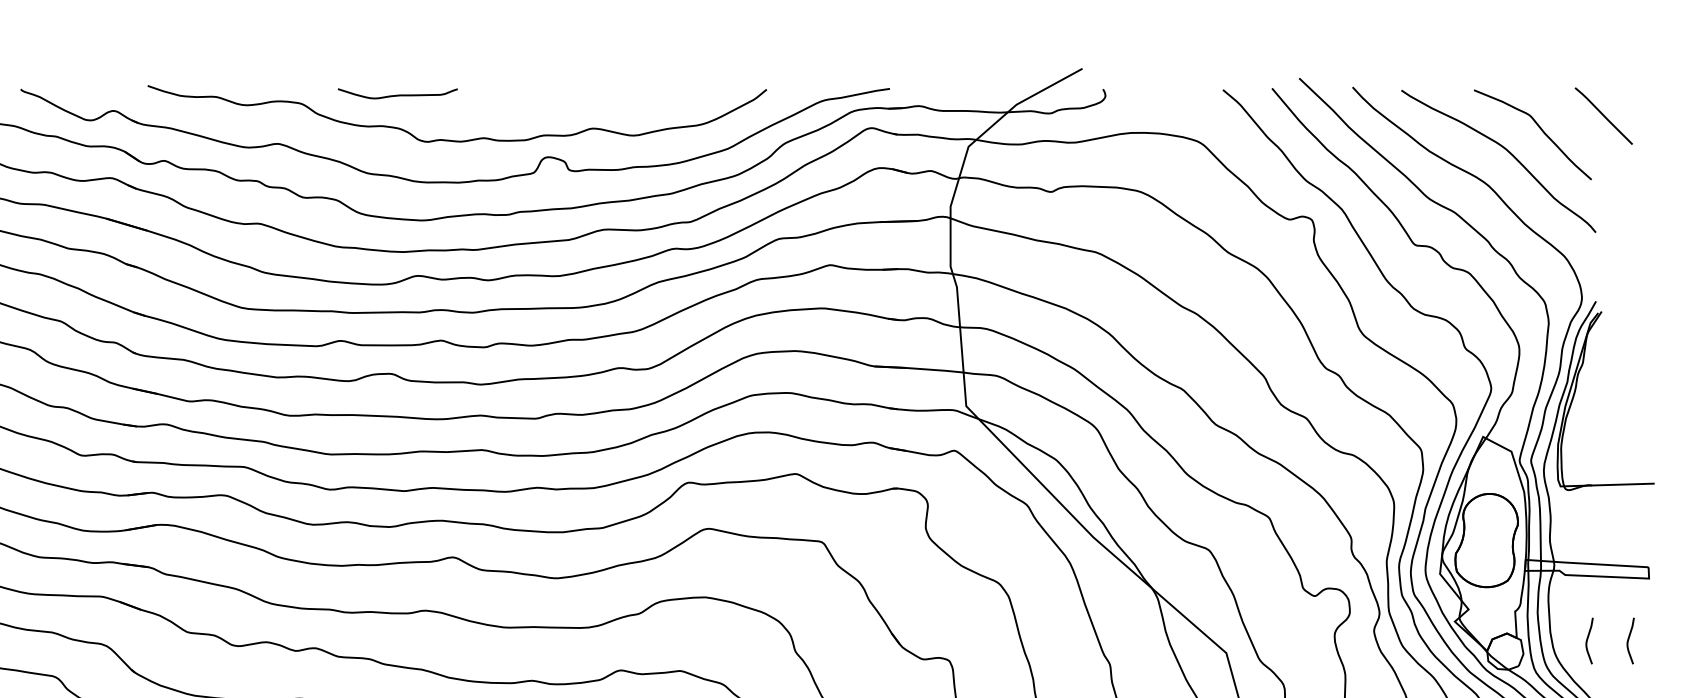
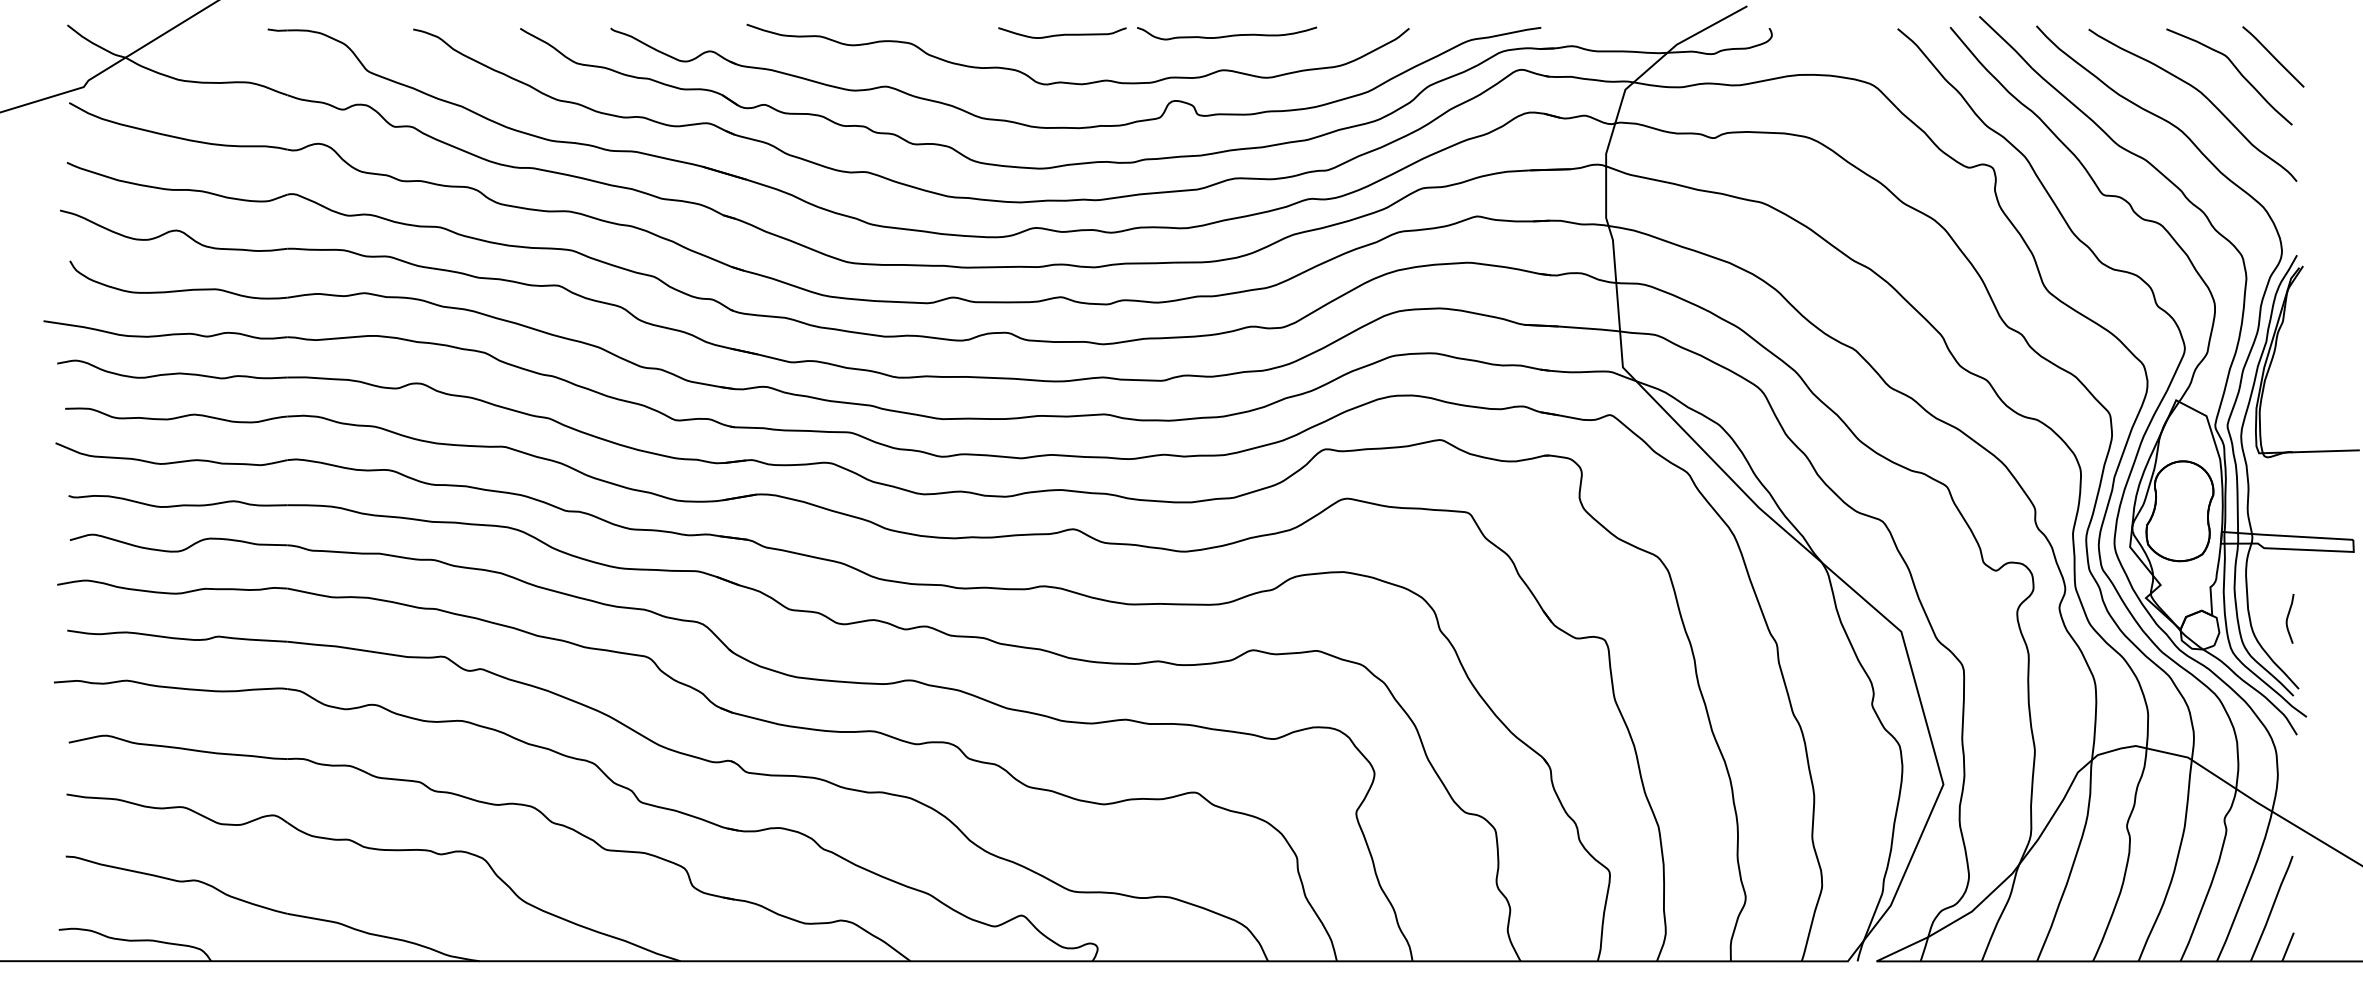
curve: (397, 95) -> (1062, 34), moved
curve: (596, 96) -> (1227, 35), added
line: (1603, 115) -> (2273, 56), moved
curve: (1629, 640) -> (2332, 618), removed

